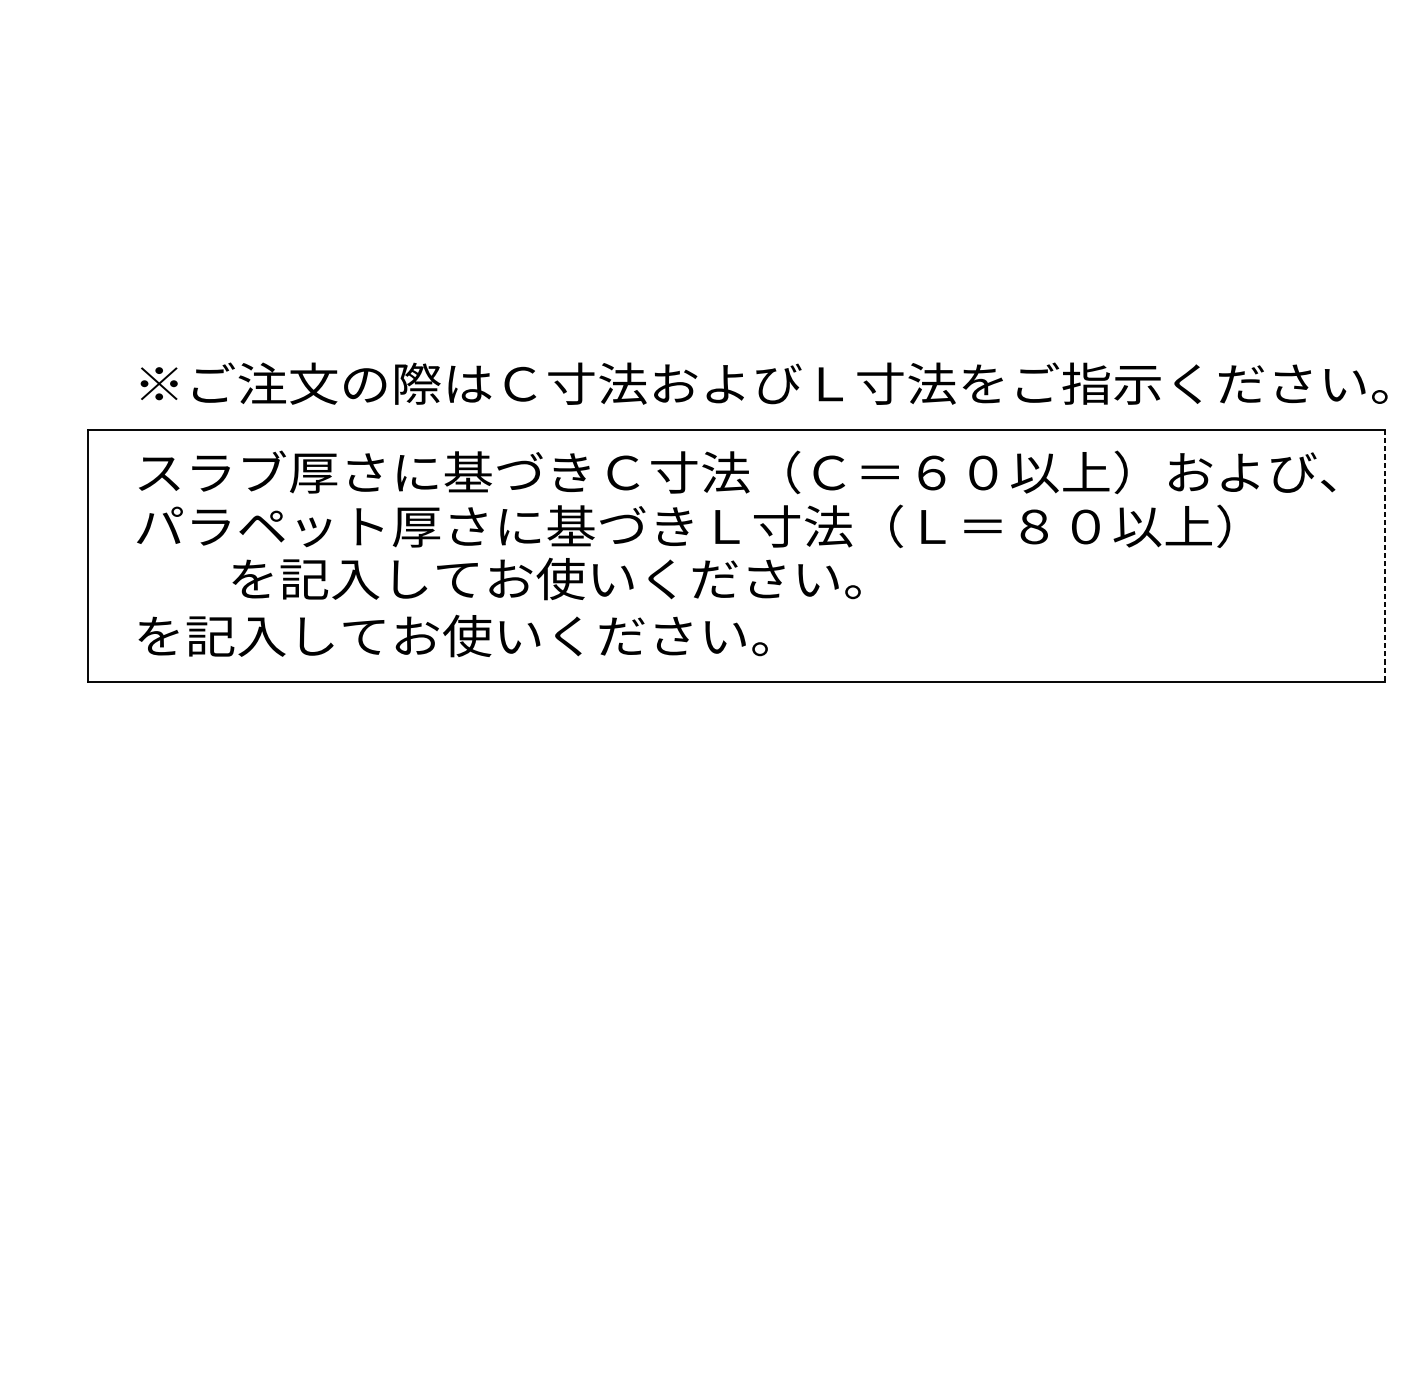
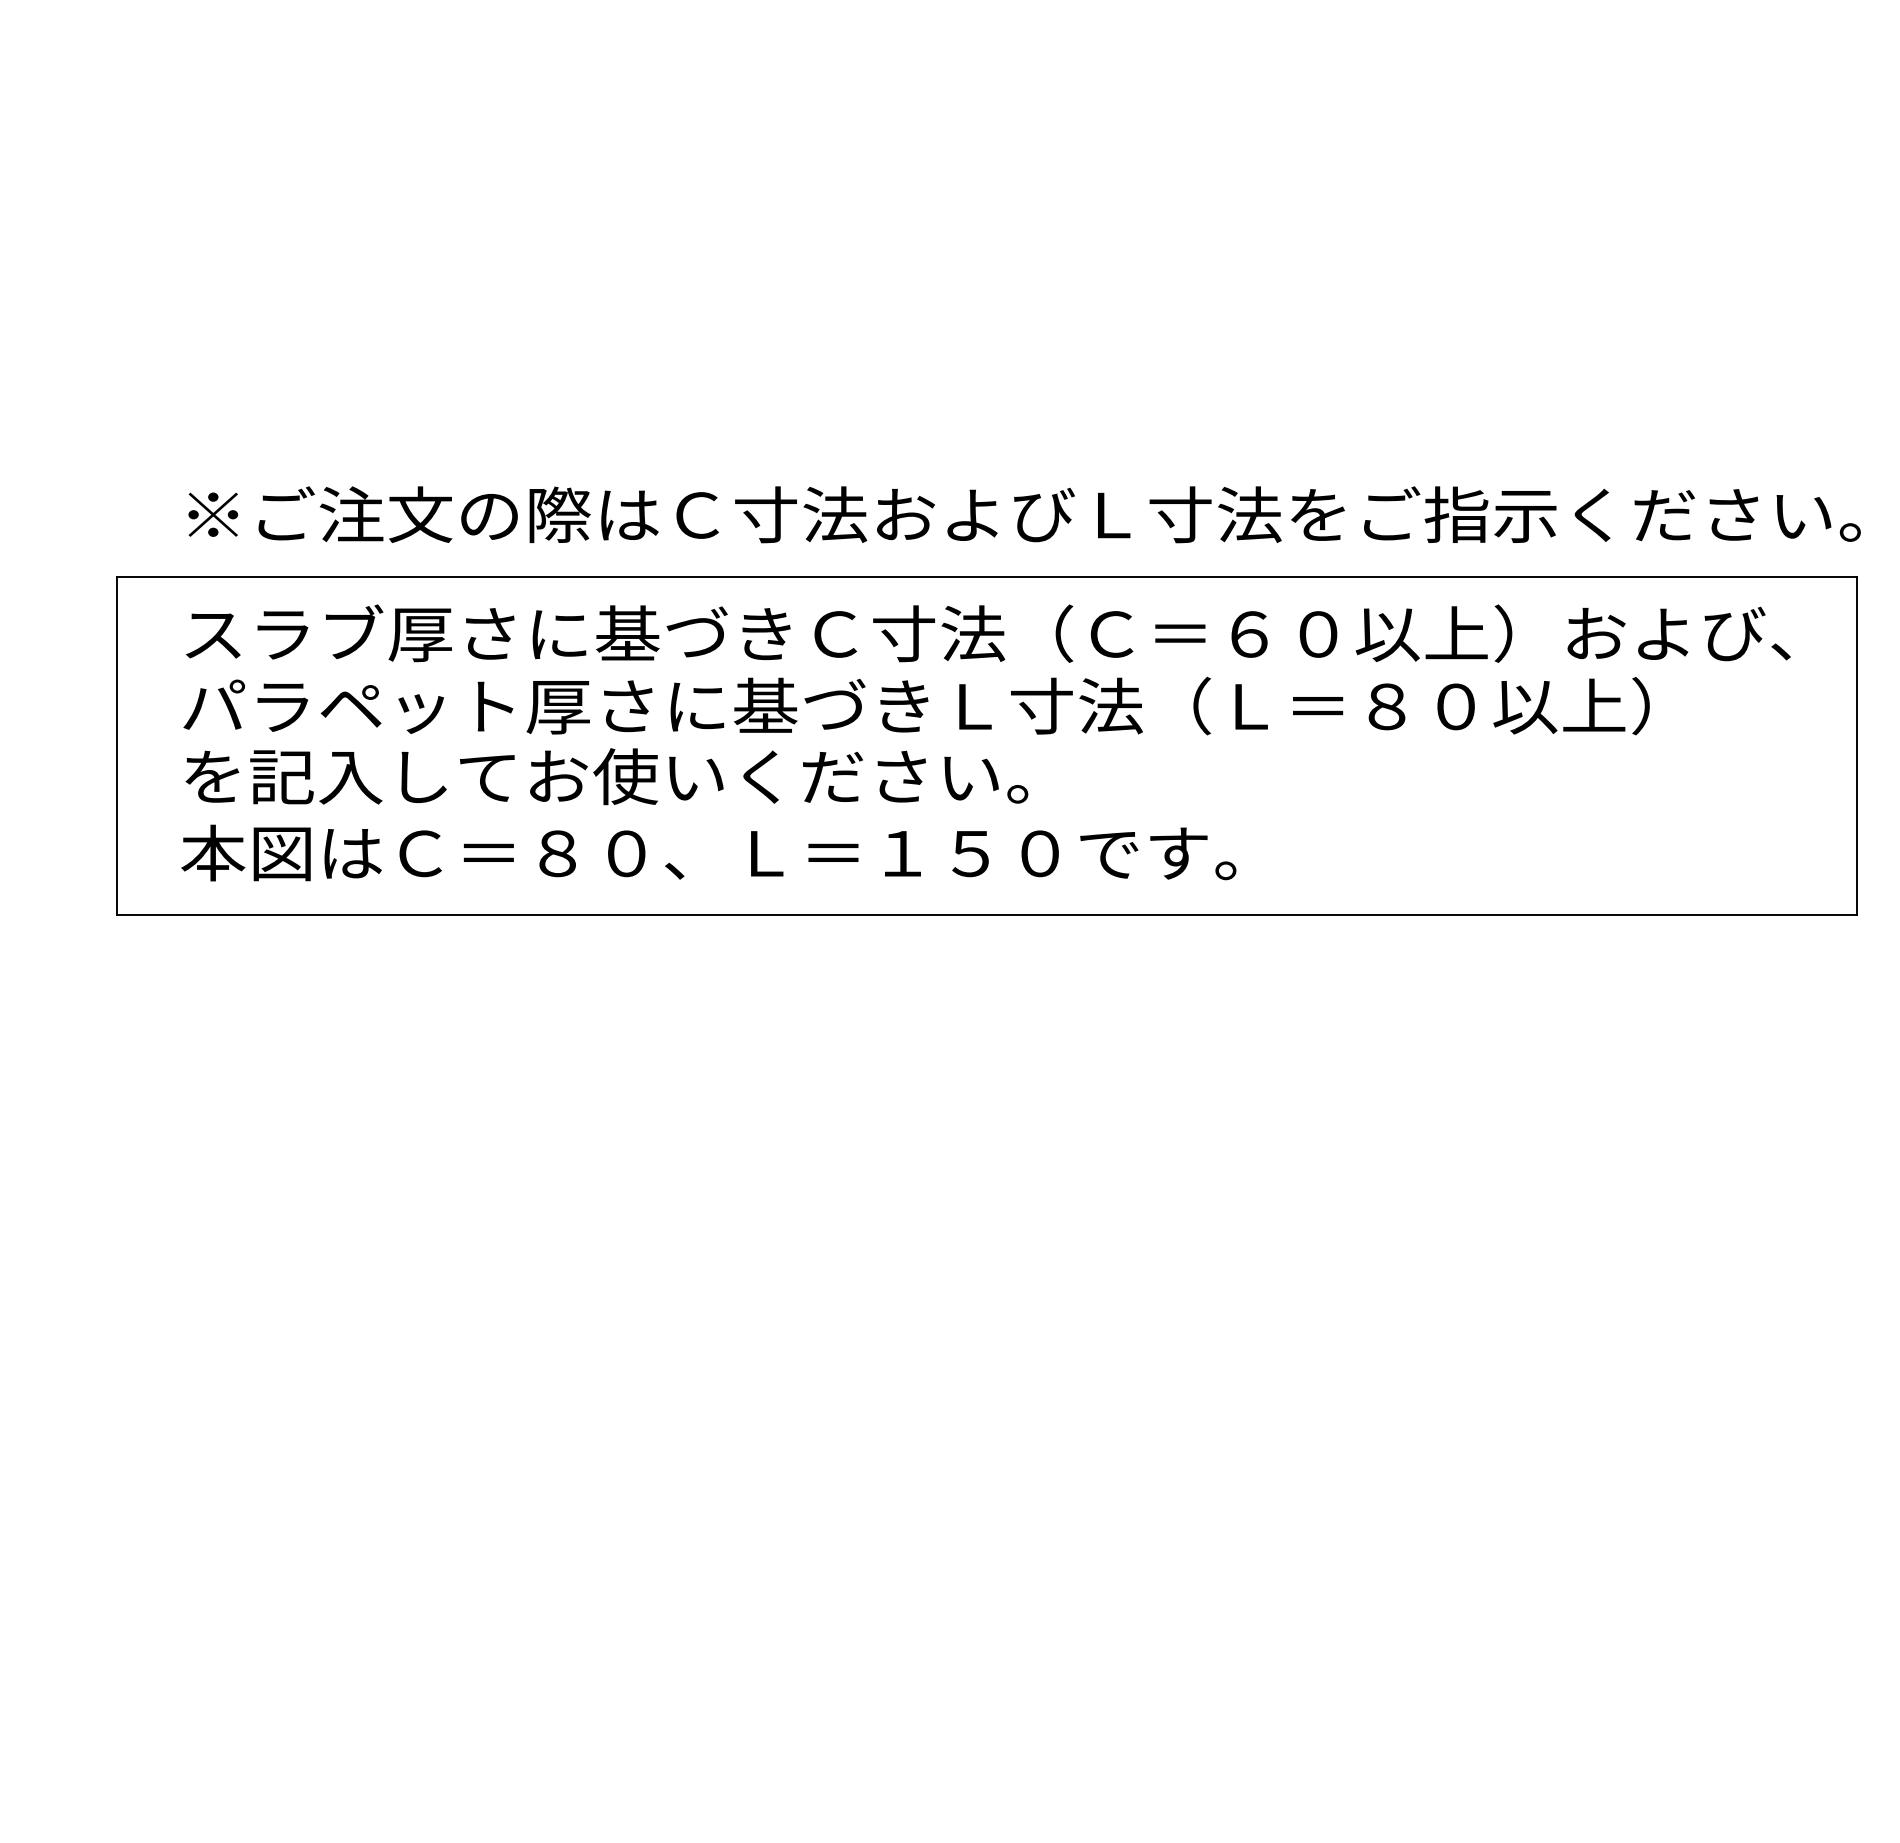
line: (1385, 555) -> (1857, 745), dashed -> solid
text: (546, 578) -> (606, 776), moved
text: (528, 635) -> (708, 852), を記入してお使いください。 -> 本図はＣ＝８０、Ｌ＝１５０です。

